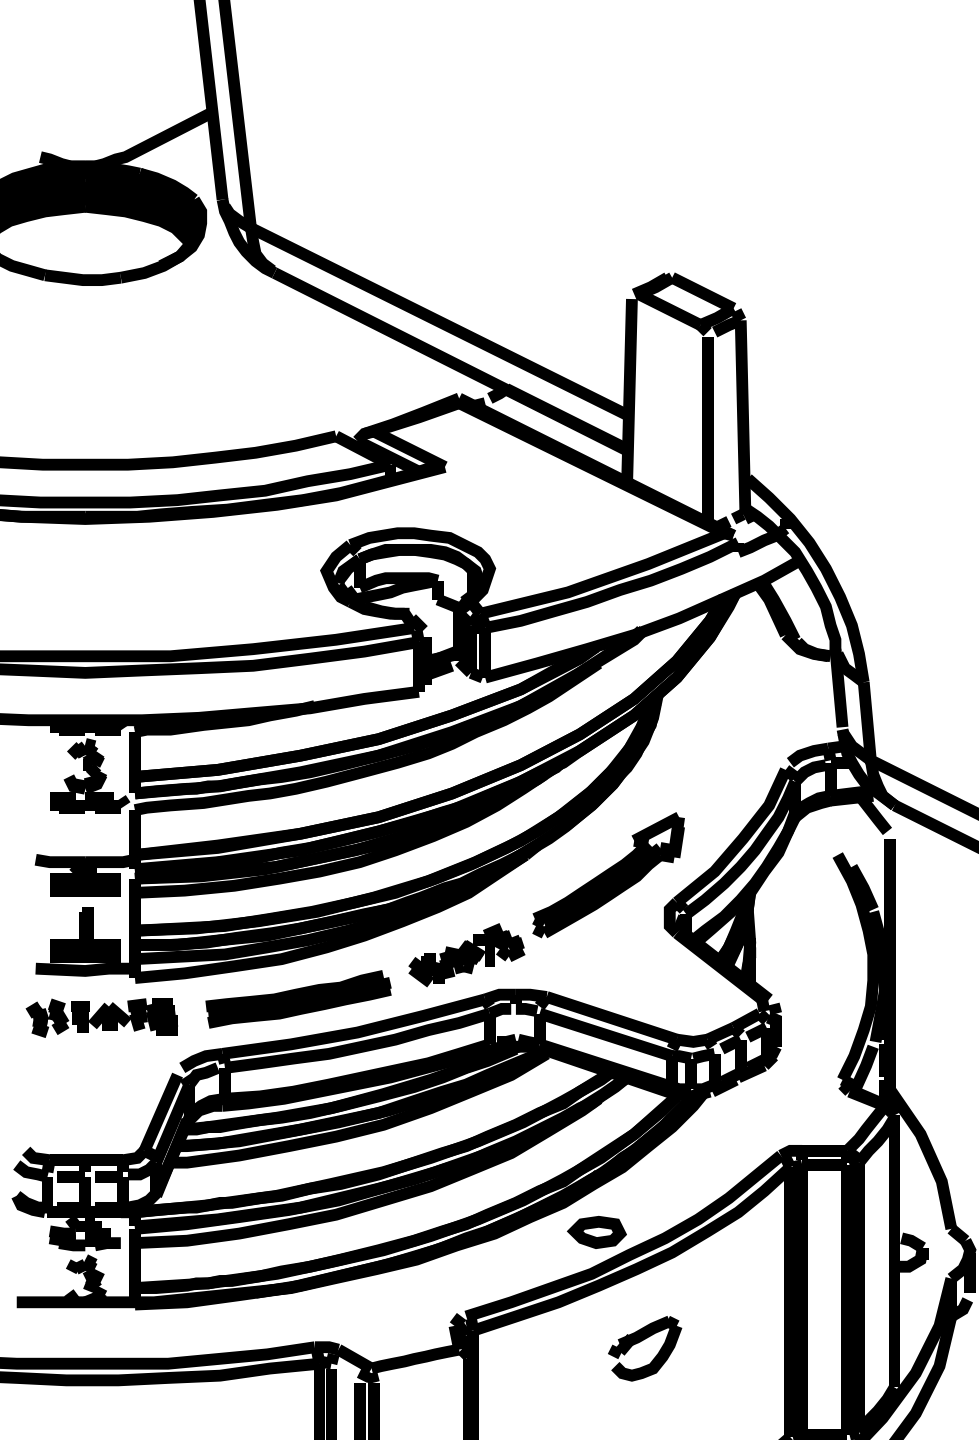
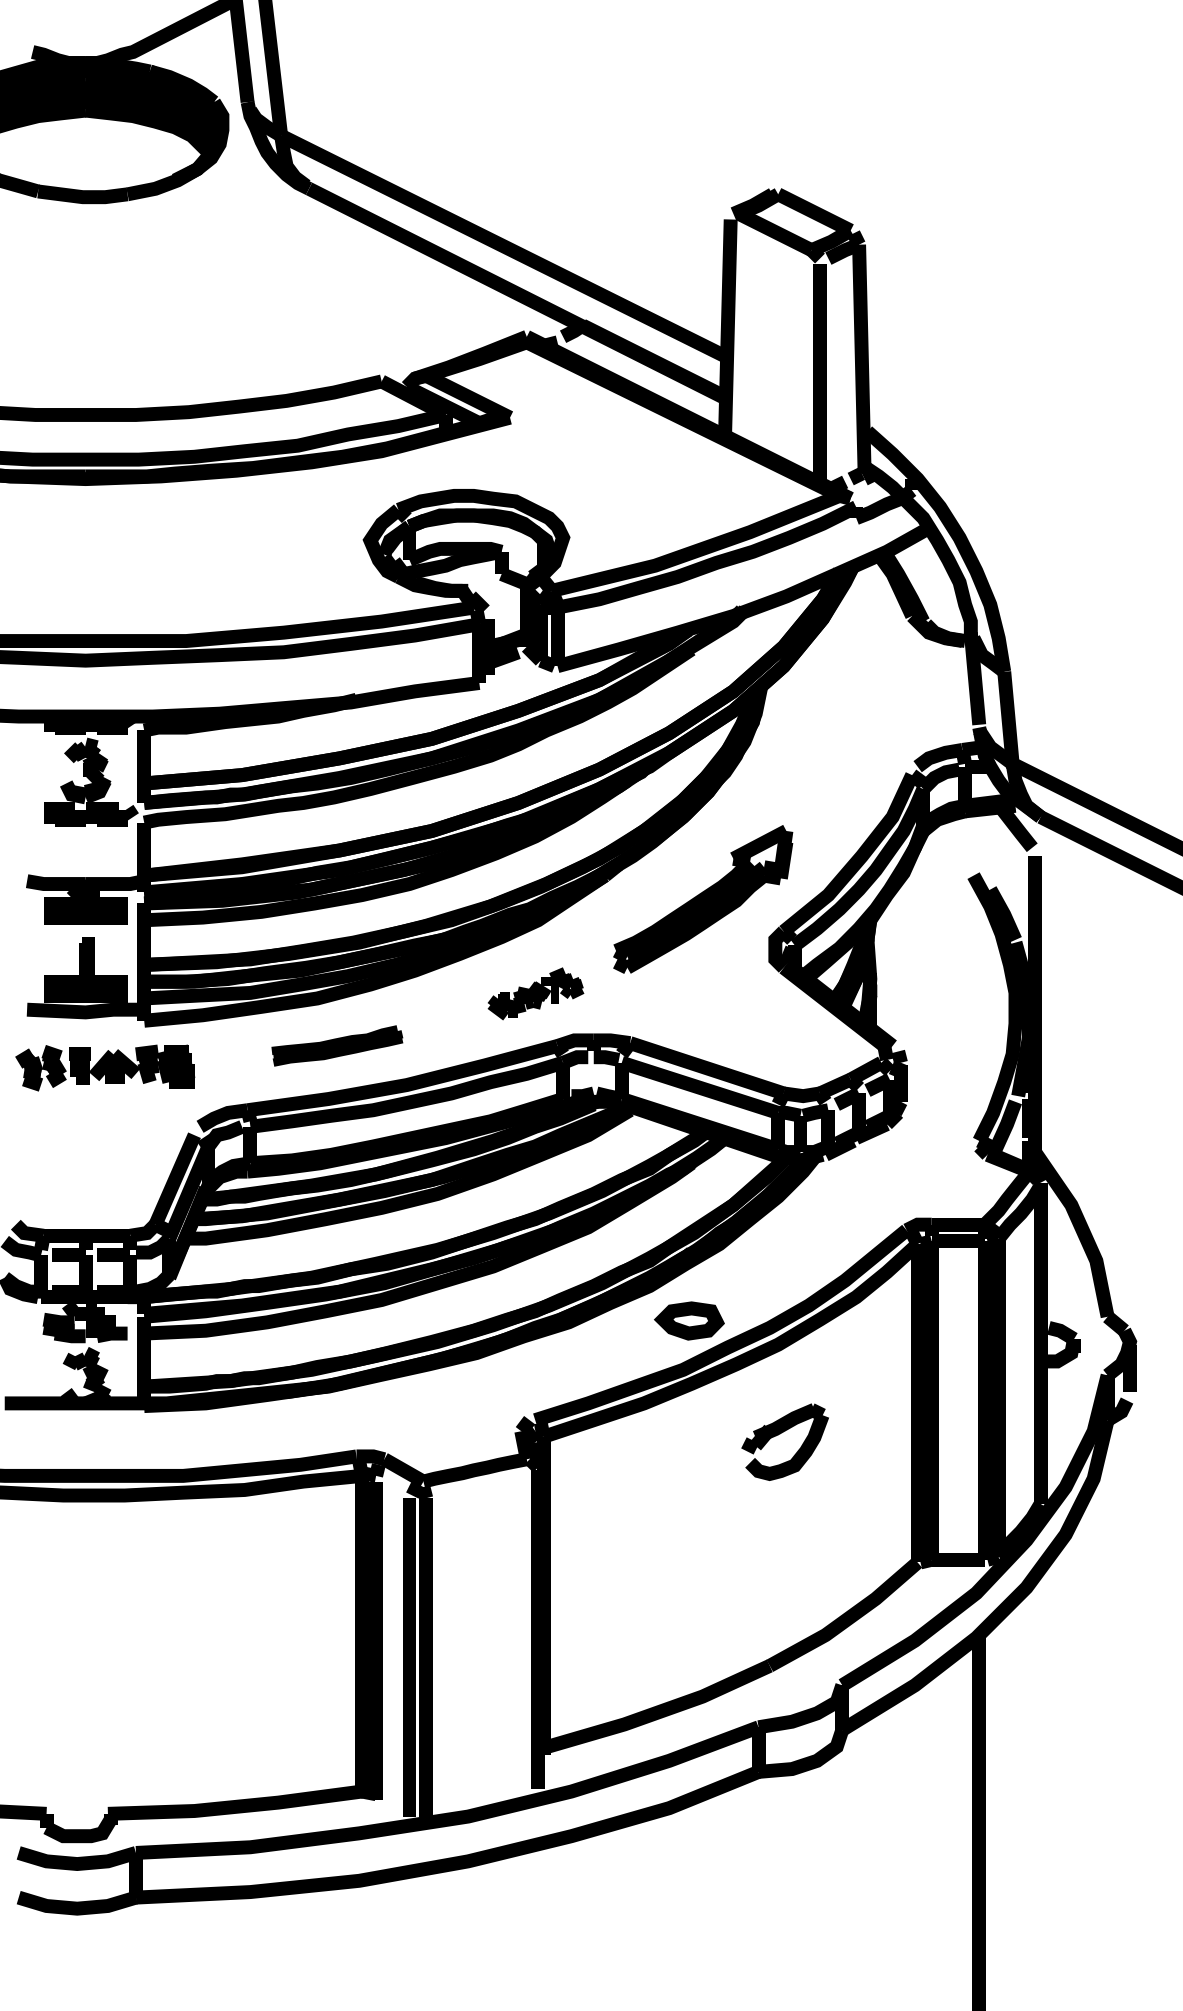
part: (466, 954) -> (535, 993), size x0.7
part: (298, 999) -> (337, 1045), size x0.6
part: (641, 1342) -> (780, 1434), moved

